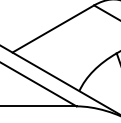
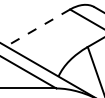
line: (53, 28) -> (38, 27), solid -> dashed

